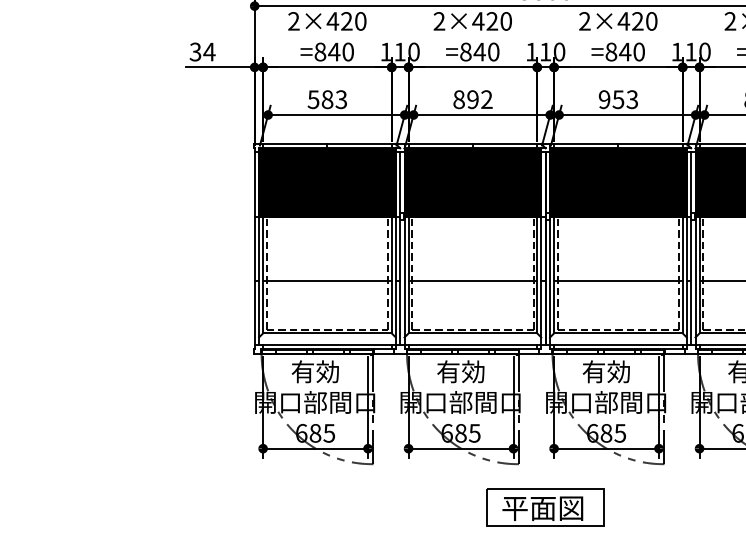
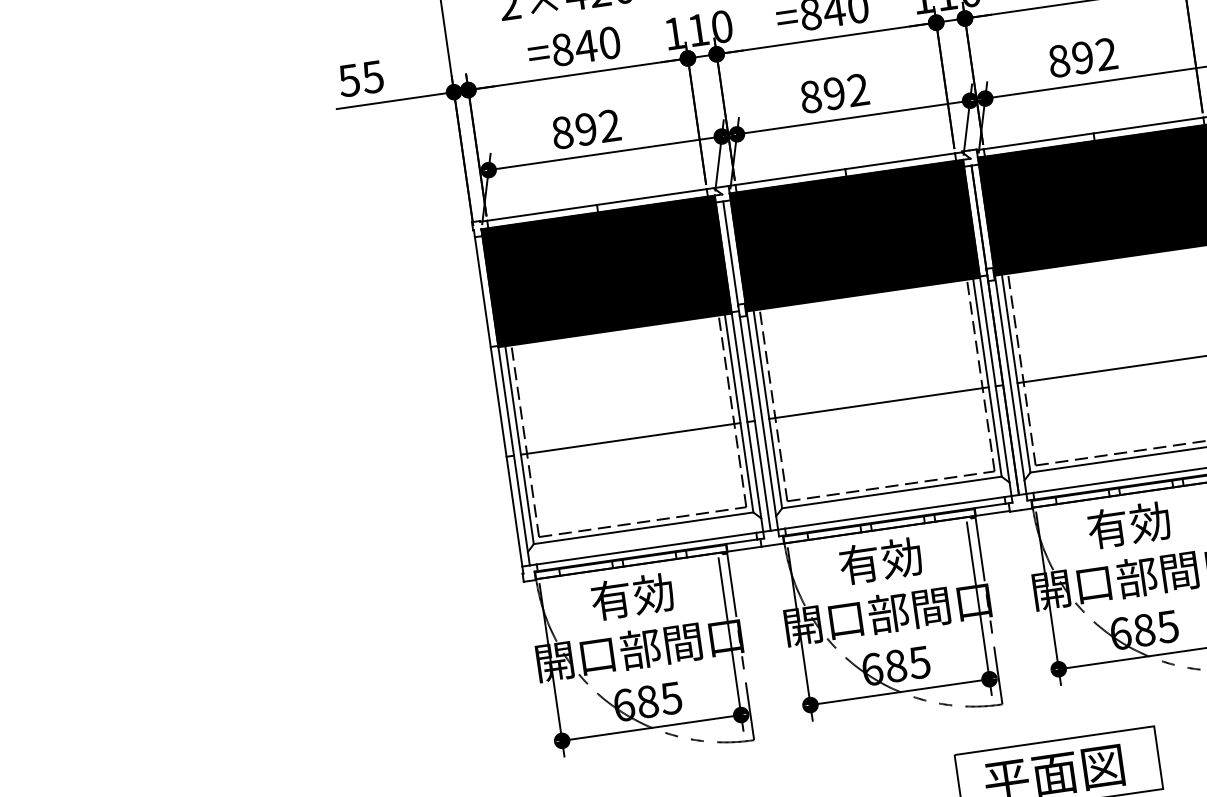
text: (202, 51) -> (361, 77), 34 -> 55
text: (327, 99) -> (586, 129), 583 -> 892
text: (618, 99) -> (1082, 57), 953 -> 892

